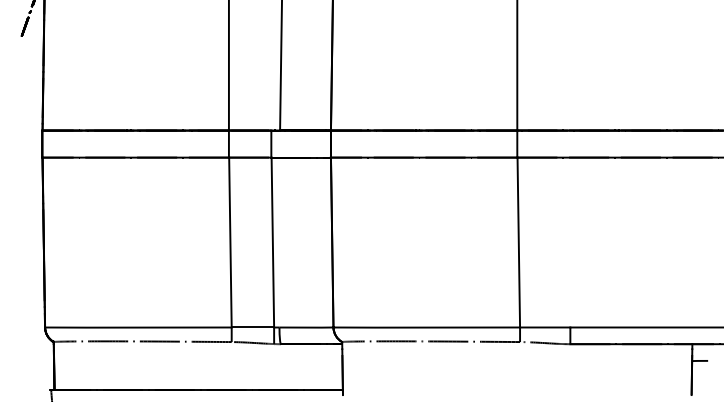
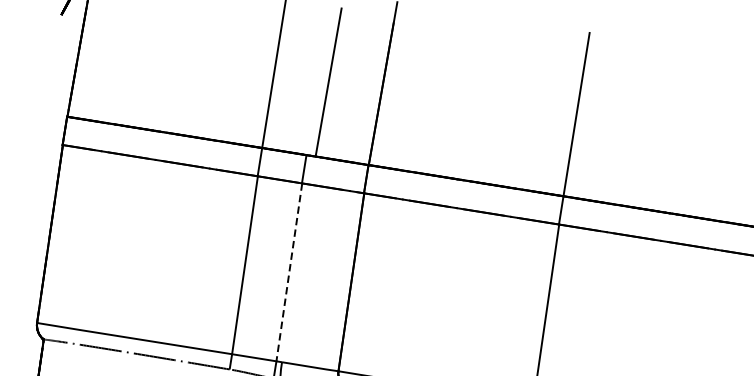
line: (272, 242) -> (288, 272), solid -> dashed

